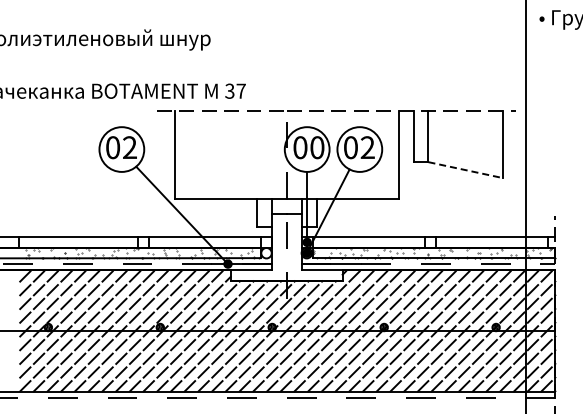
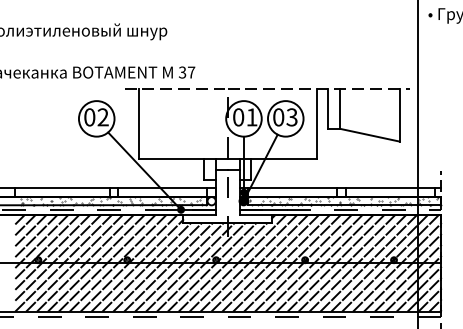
text: (317, 147) -> (252, 117), 00 -> 01
text: (367, 147) -> (291, 117), 02 -> 03
line: (466, 170) -> (370, 135), dashed -> solid

